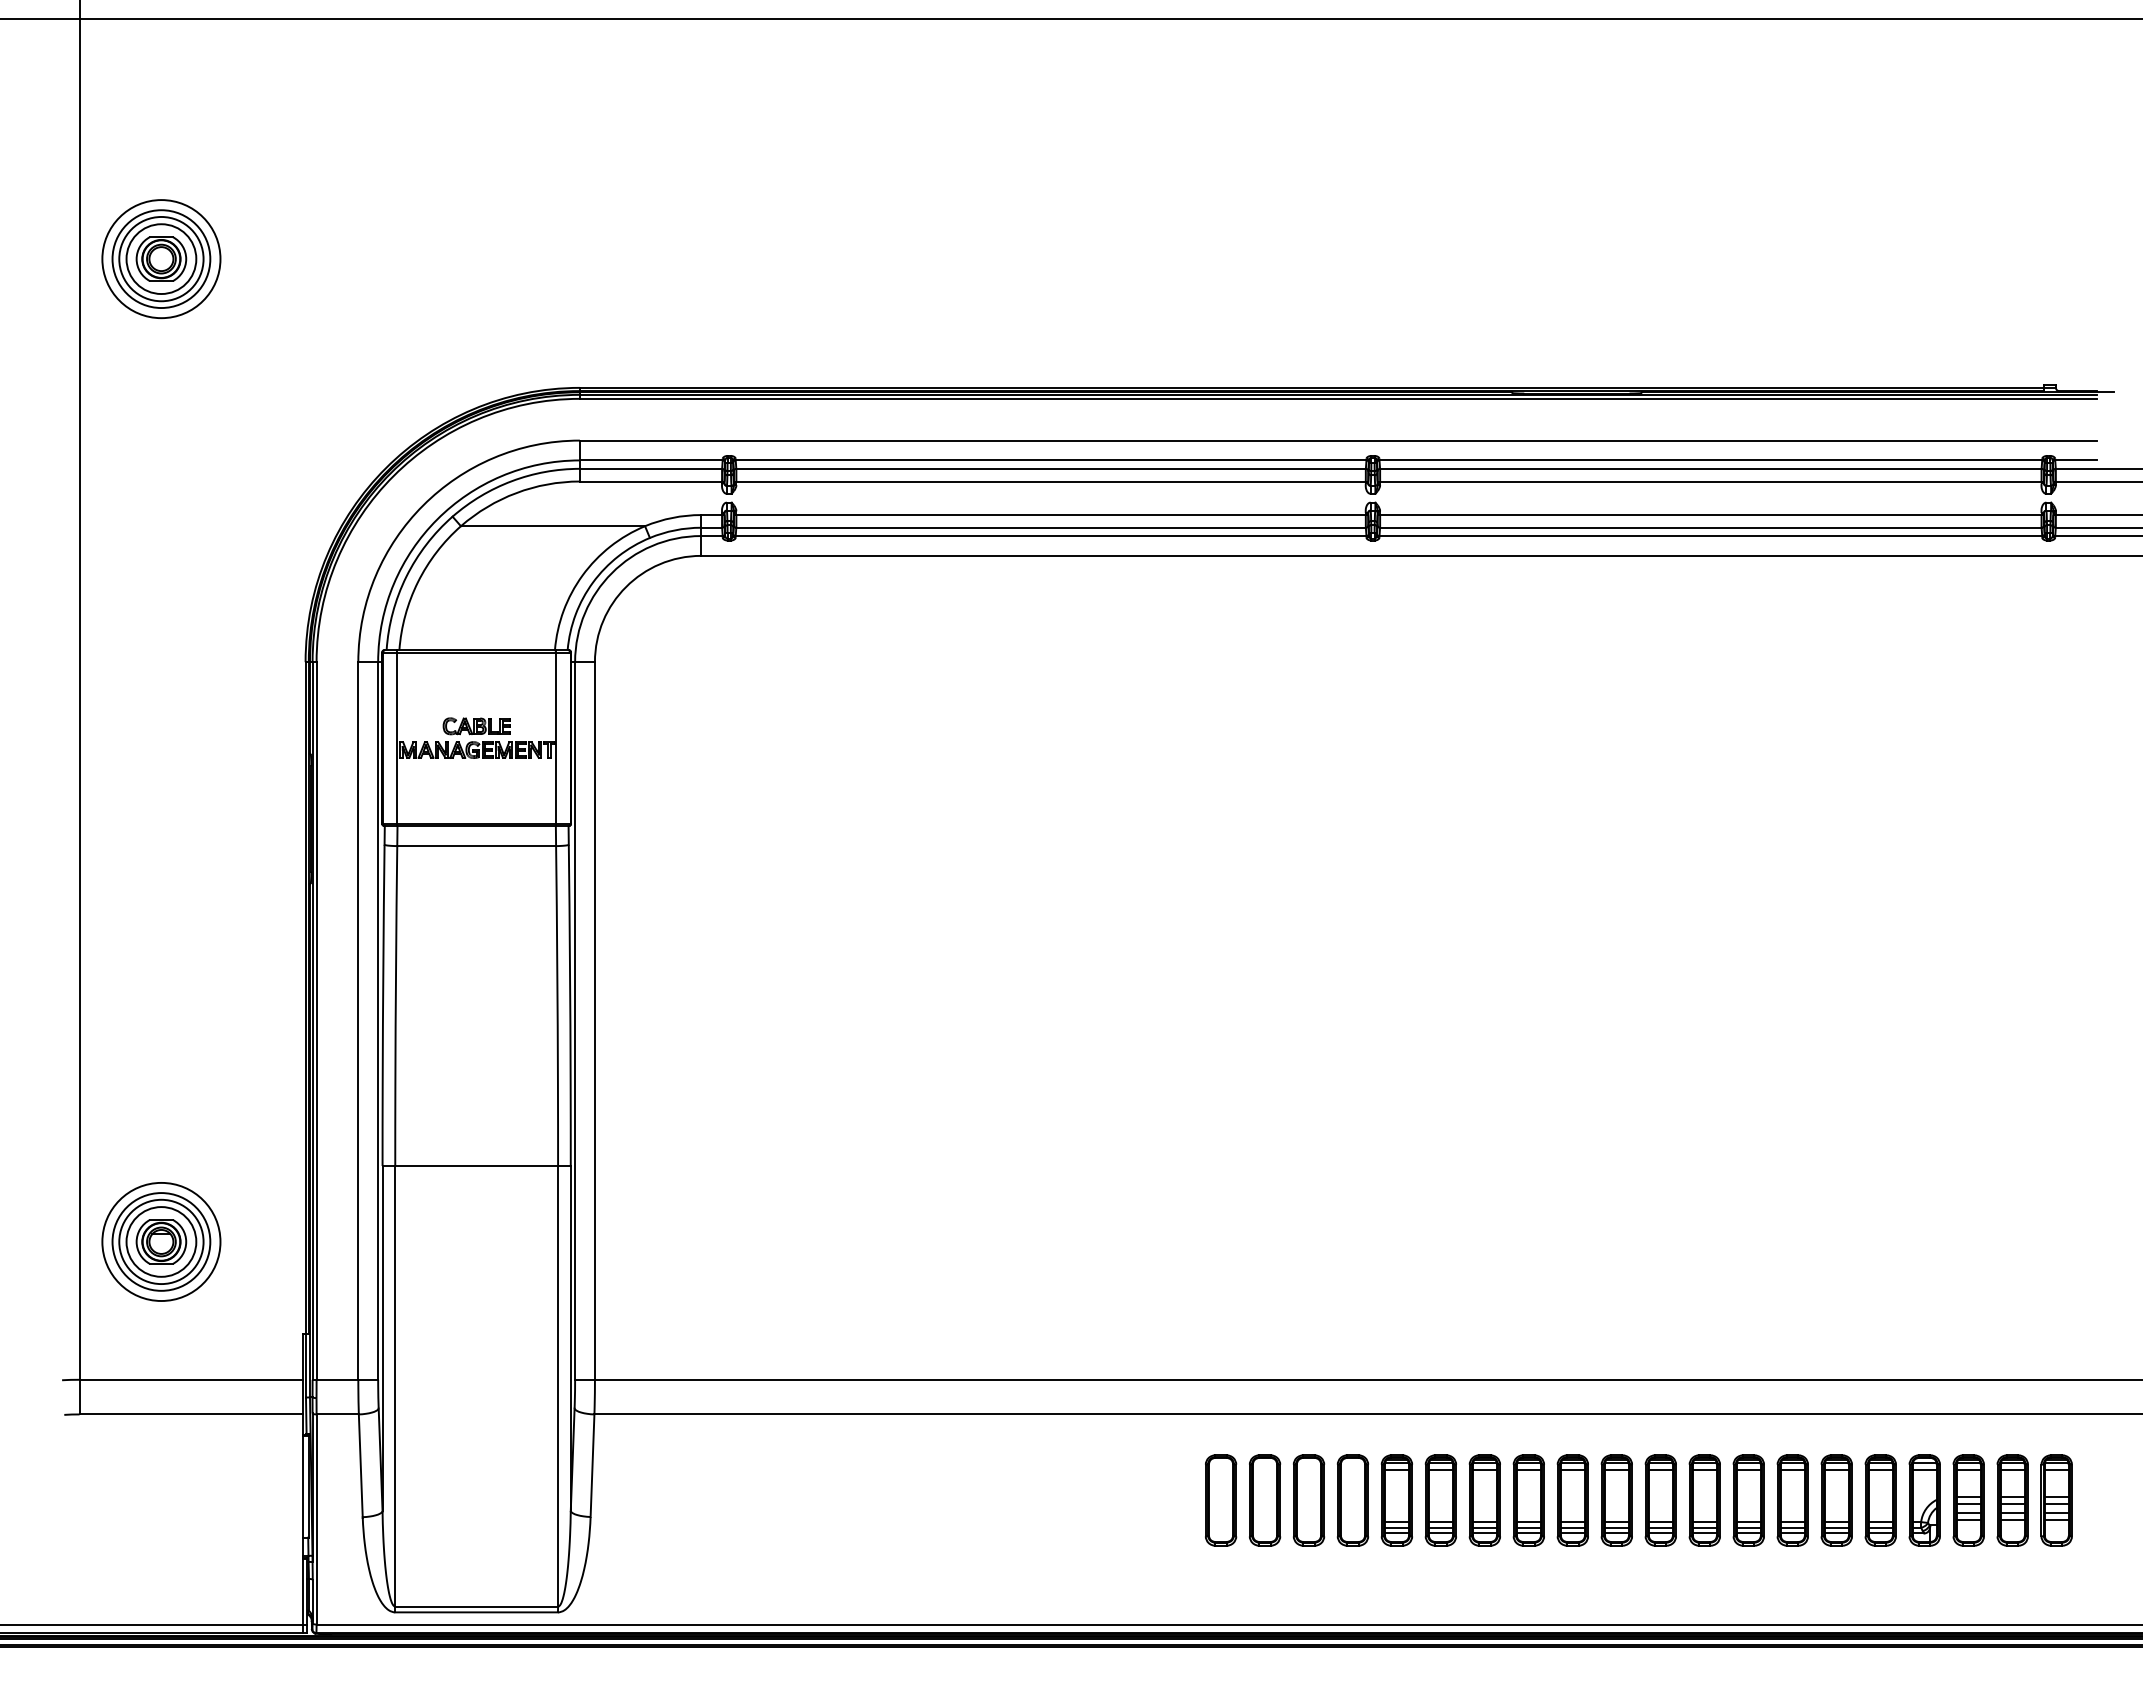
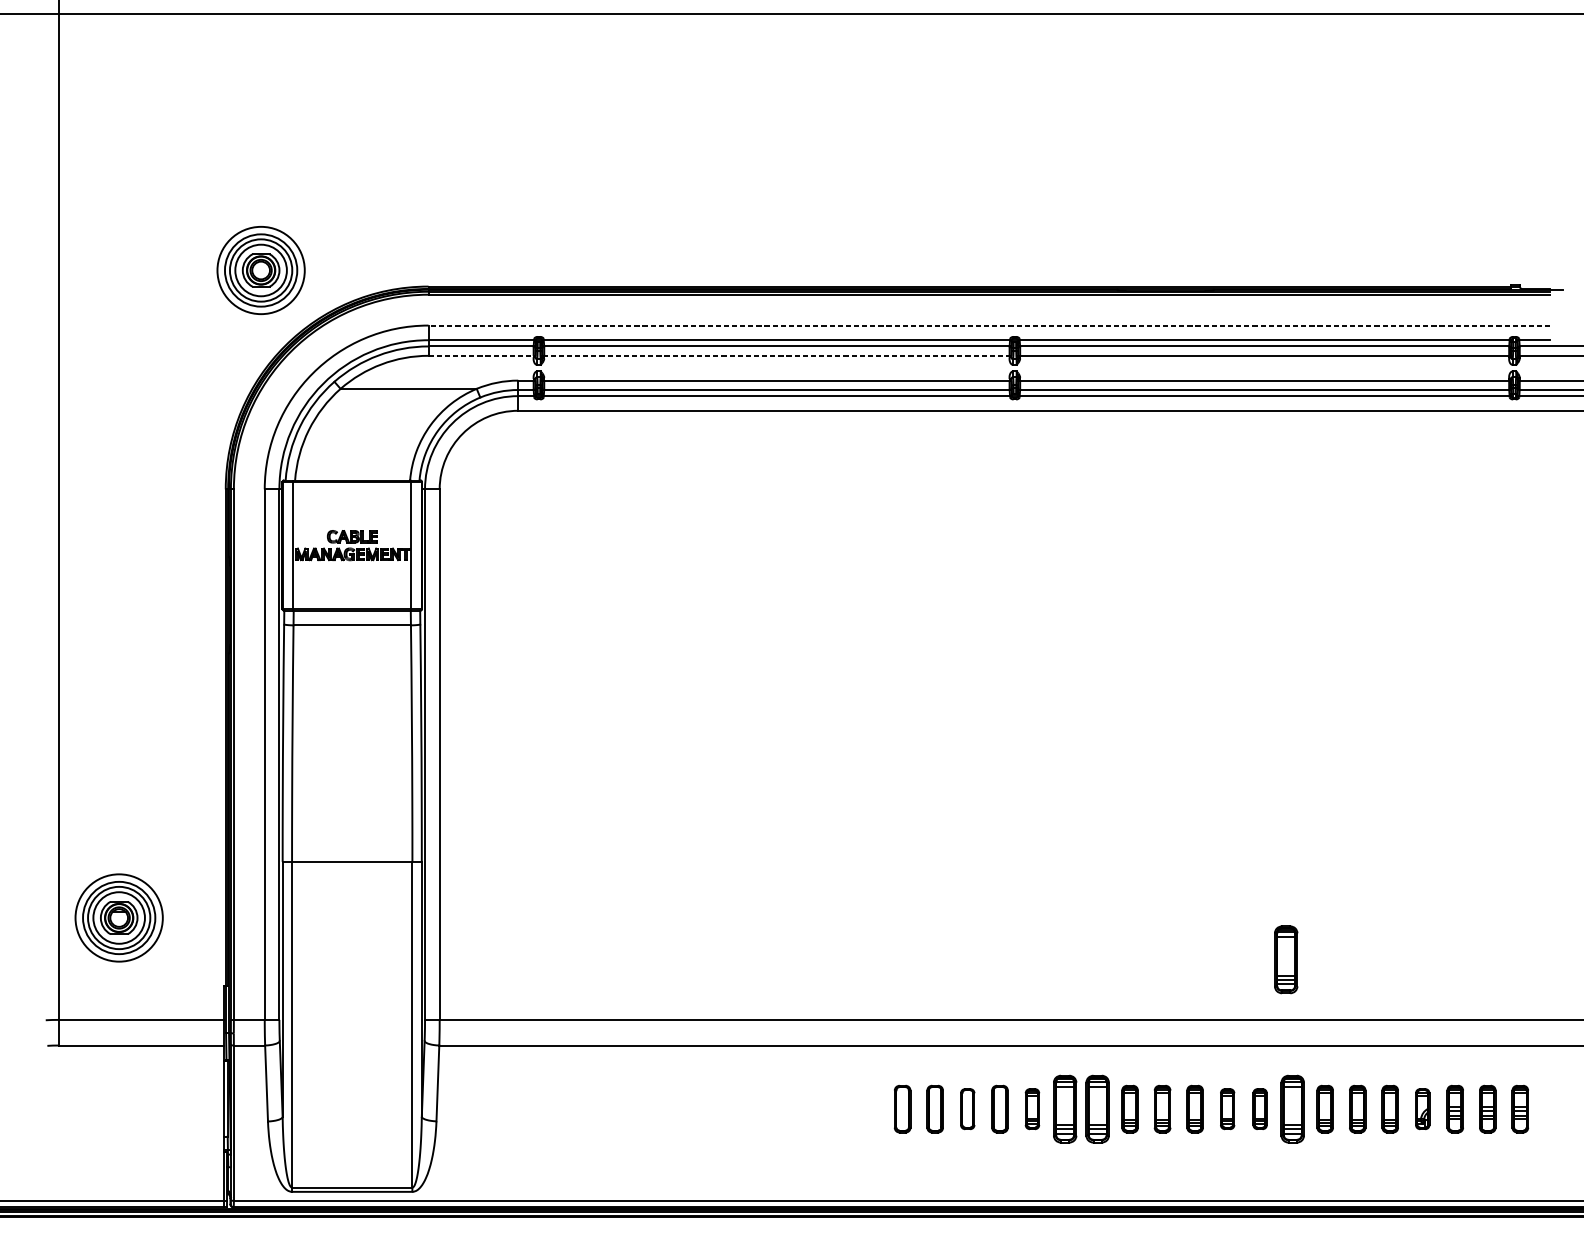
part: (161, 259) -> (261, 270), moved
line: (1338, 440) -> (989, 325), solid -> dashed
line: (652, 481) -> (482, 355), solid -> dashed
line: (1051, 481) -> (777, 355), solid -> dashed
part: (1739, 1298) -> (1285, 959), added
part: (1221, 1500) -> (902, 1109), size x0.7
part: (1265, 1500) -> (935, 1109), size x0.7
part: (1309, 1500) -> (967, 1109), size x0.6
part: (1352, 1500) -> (999, 1109), size x0.7
part: (1396, 1500) -> (1032, 1109), size x0.6
part: (1528, 1500) -> (1129, 1109), size x0.7
part: (1572, 1500) -> (1162, 1109), size x0.7
part: (1616, 1500) -> (1194, 1109), size x0.7
part: (1660, 1500) -> (1227, 1109), size x0.6
part: (1704, 1500) -> (1259, 1109), size x0.6
part: (1792, 1500) -> (1325, 1109), size x0.7
part: (1836, 1500) -> (1357, 1109), size x0.7
part: (1880, 1500) -> (1390, 1109), size x0.7
part: (1924, 1500) -> (1422, 1109), size x0.6
part: (1968, 1500) -> (1455, 1109), size x0.7
part: (2012, 1500) -> (1487, 1109), size x0.7
part: (2056, 1500) -> (1520, 1109), size x0.7

